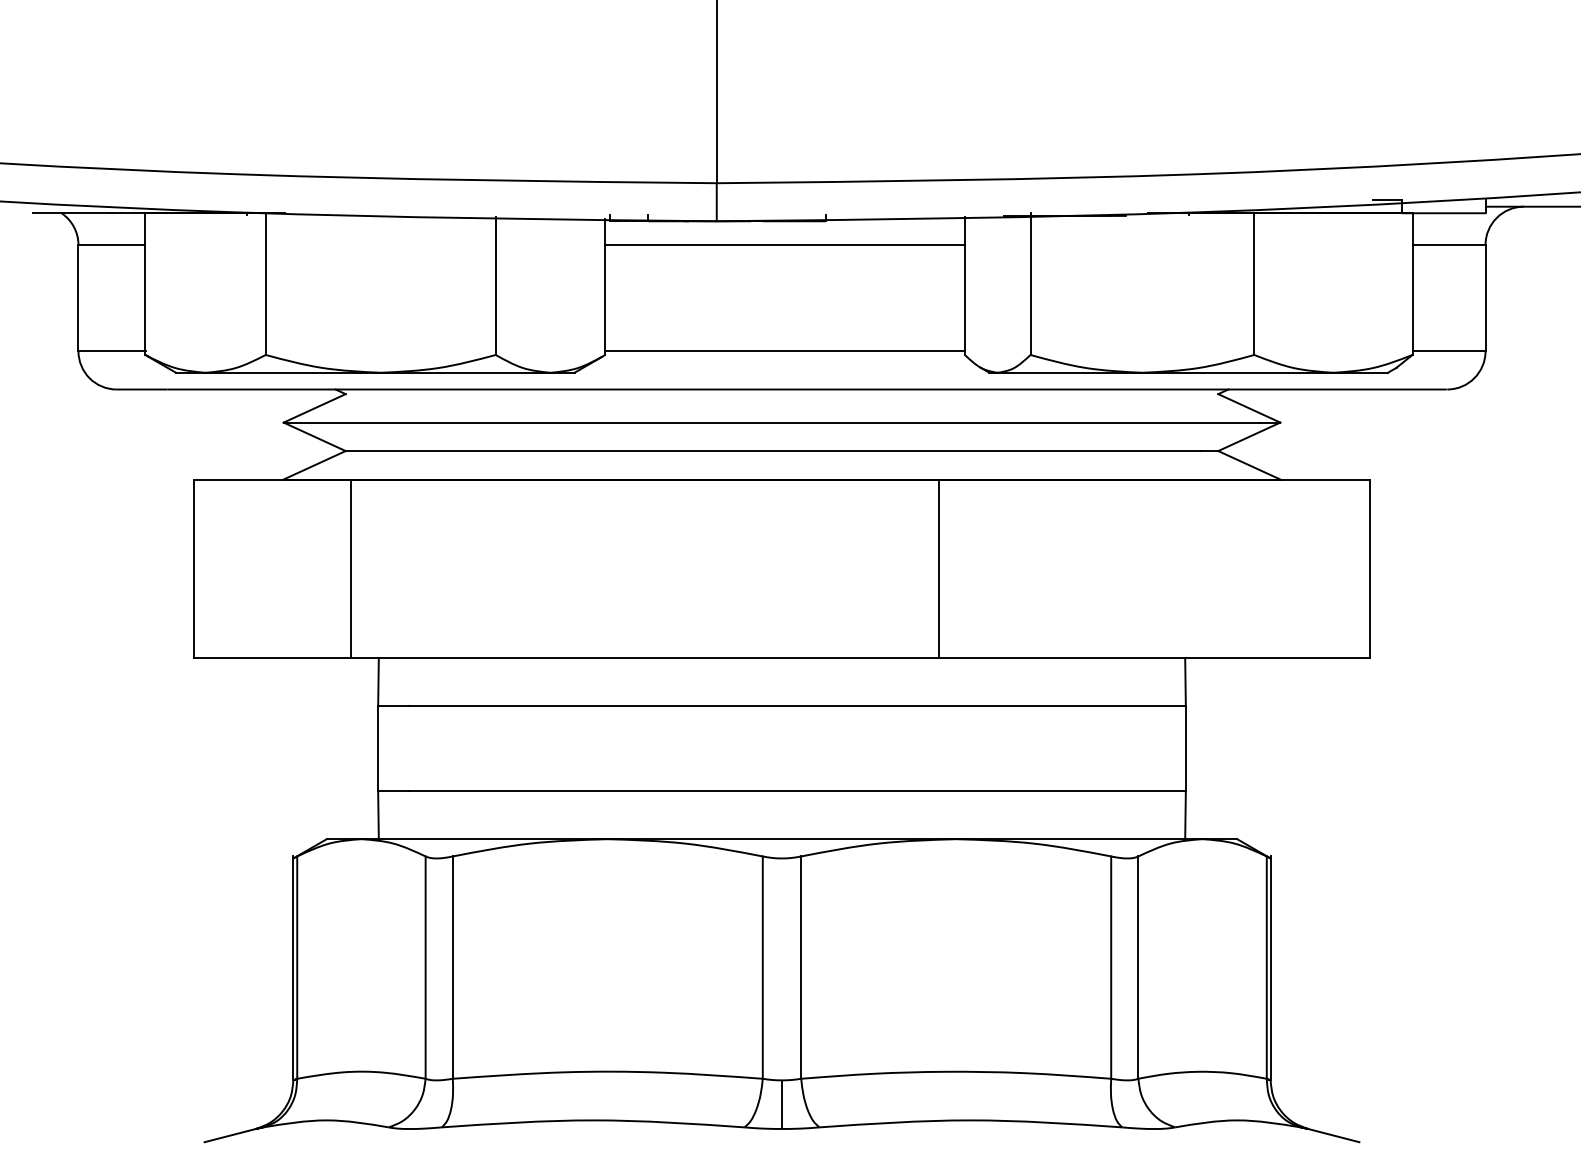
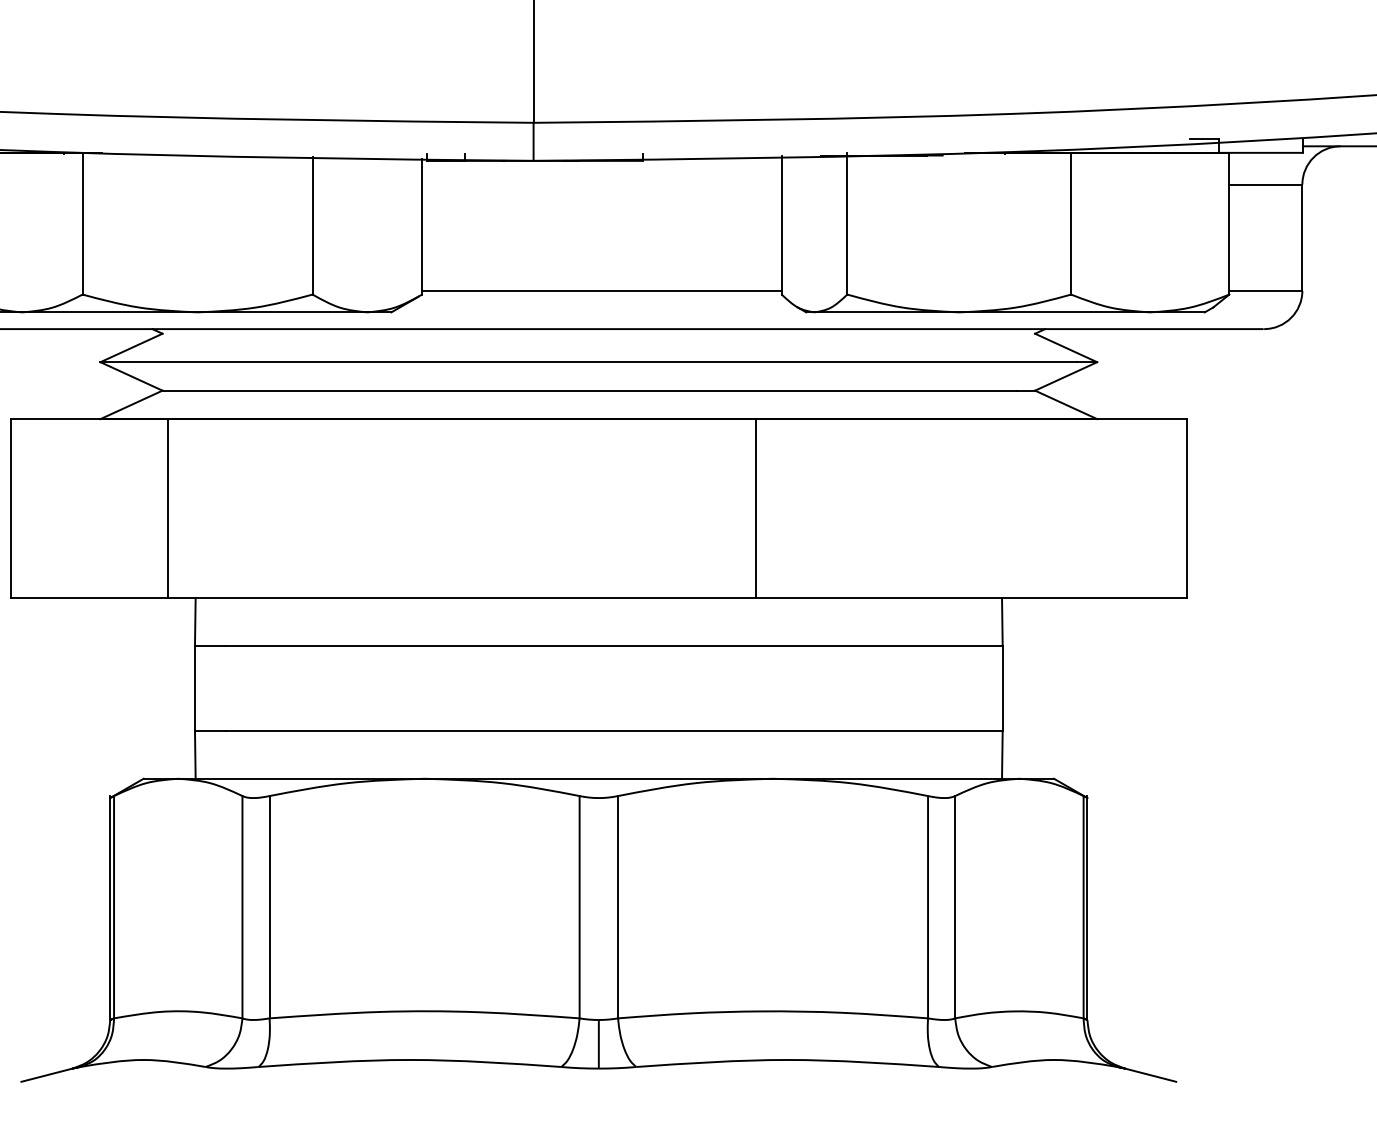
line: (784, 244) -> (601, 184), removed

